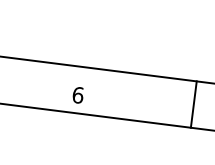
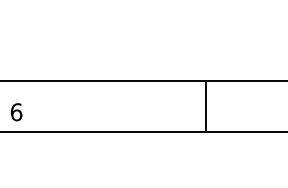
text: (78, 95) -> (16, 112), moved
line: (193, 104) -> (205, 106), moved

